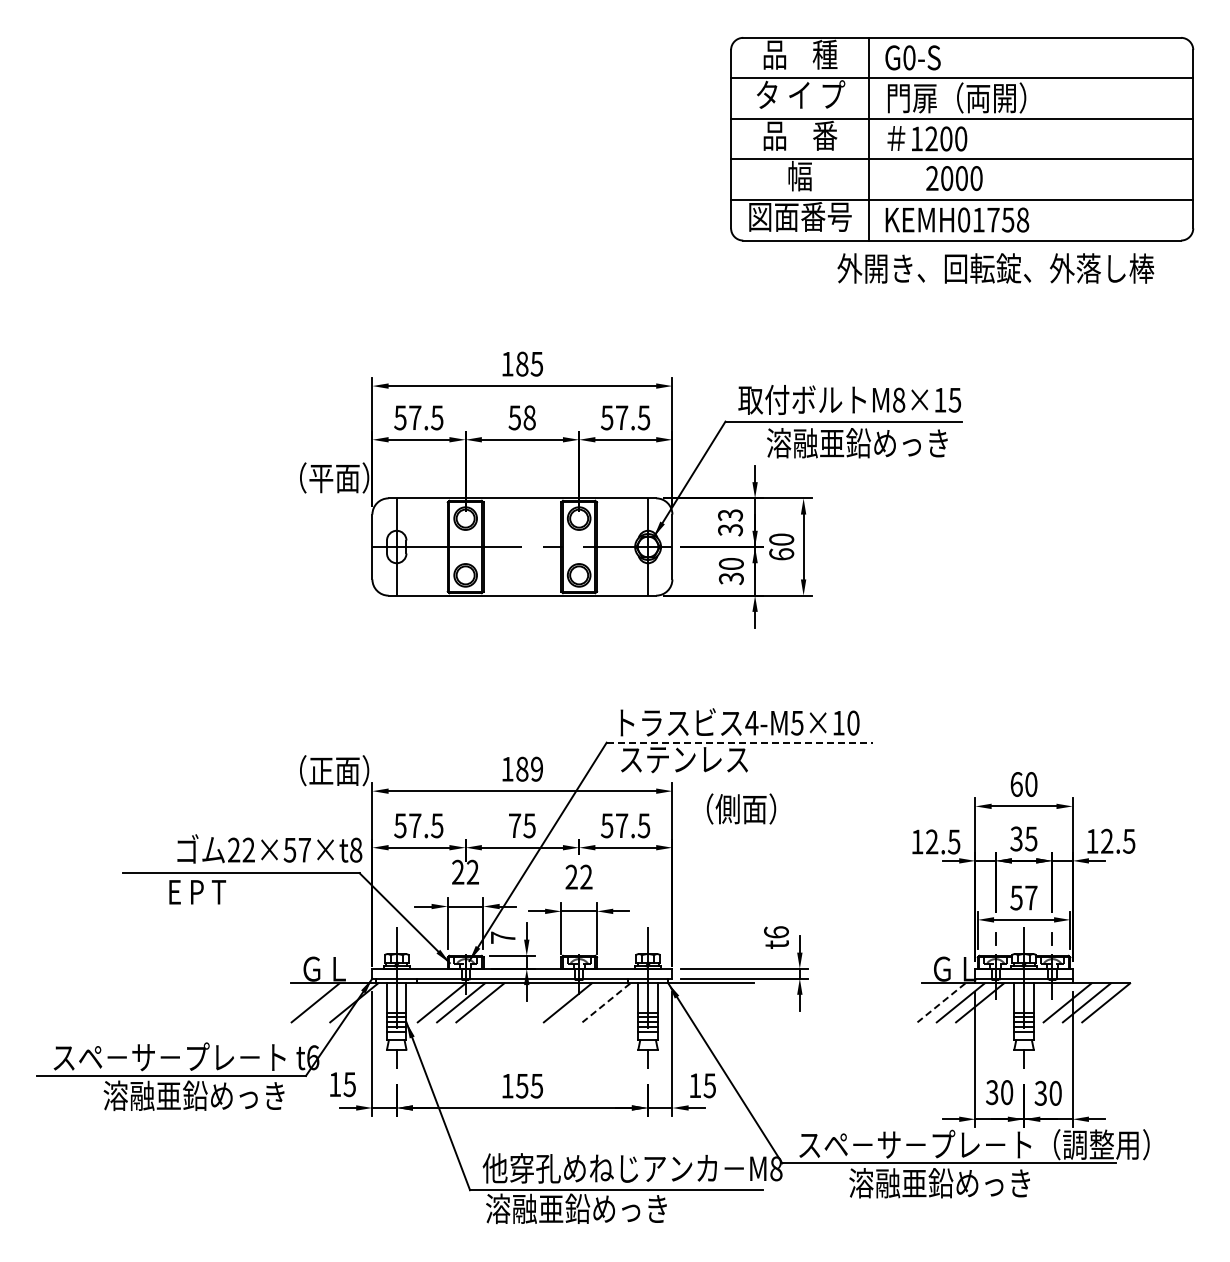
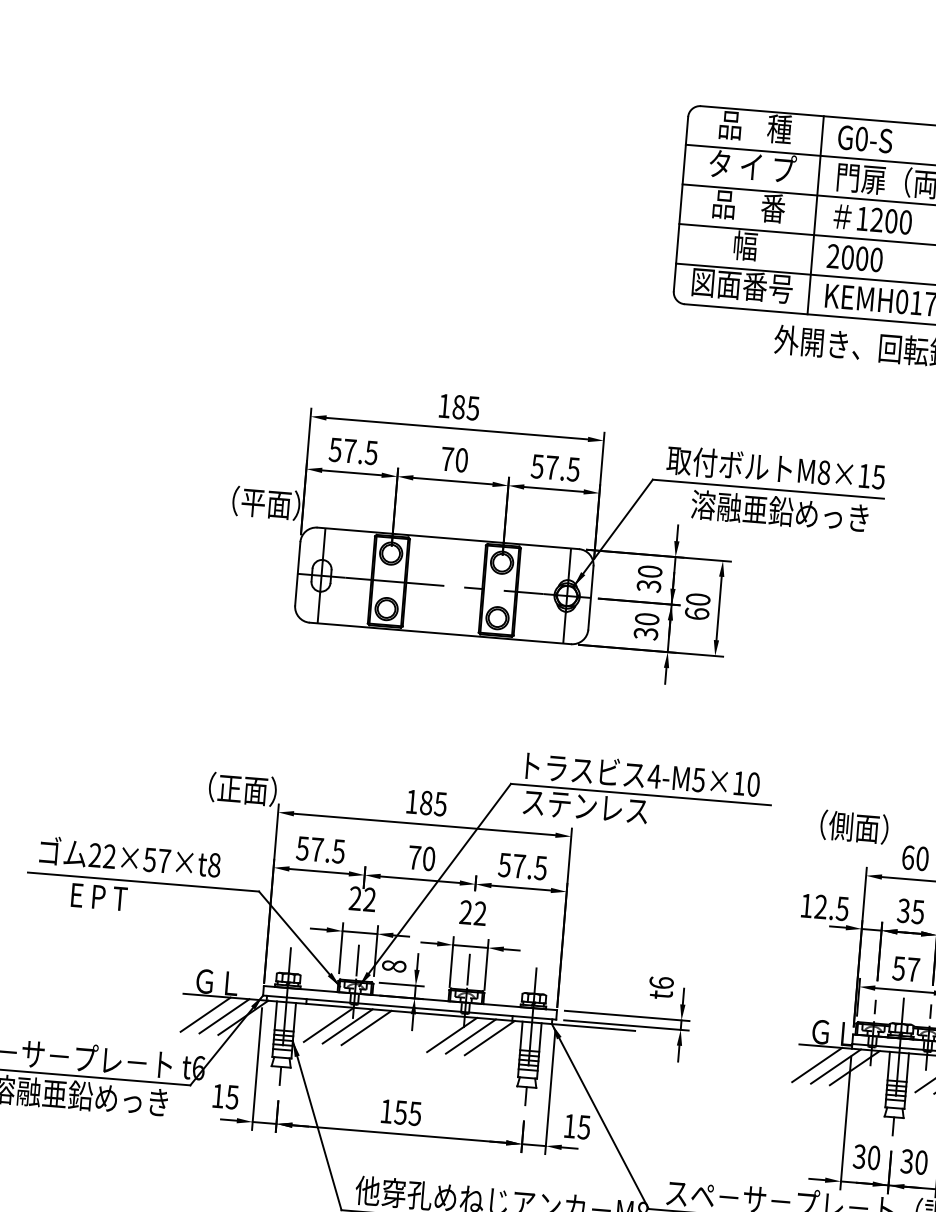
text: (954, 178) -> (855, 258), moved
text: (521, 417) -> (453, 459), 58 -> 70
text: (730, 515) -> (650, 571), 33 -> 30
line: (740, 742) -> (641, 794), dashed -> solid
text: (536, 768) -> (440, 803), 189 -> 185
text: (741, 808) -> (854, 826), moved
text: (529, 825) -> (428, 858), 75 -> 70
text: (269, 848) -> (130, 856), moved
line: (465, 934) -> (357, 959), added
line: (579, 934) -> (468, 969), added
text: (502, 937) -> (393, 965), 7 -> 8
line: (334, 1002) -> (224, 1015), added
line: (587, 1002) -> (471, 1036), added
line: (606, 1002) -> (489, 1037), dashed -> solid
line: (941, 1002) -> (817, 1064), dashed -> solid

